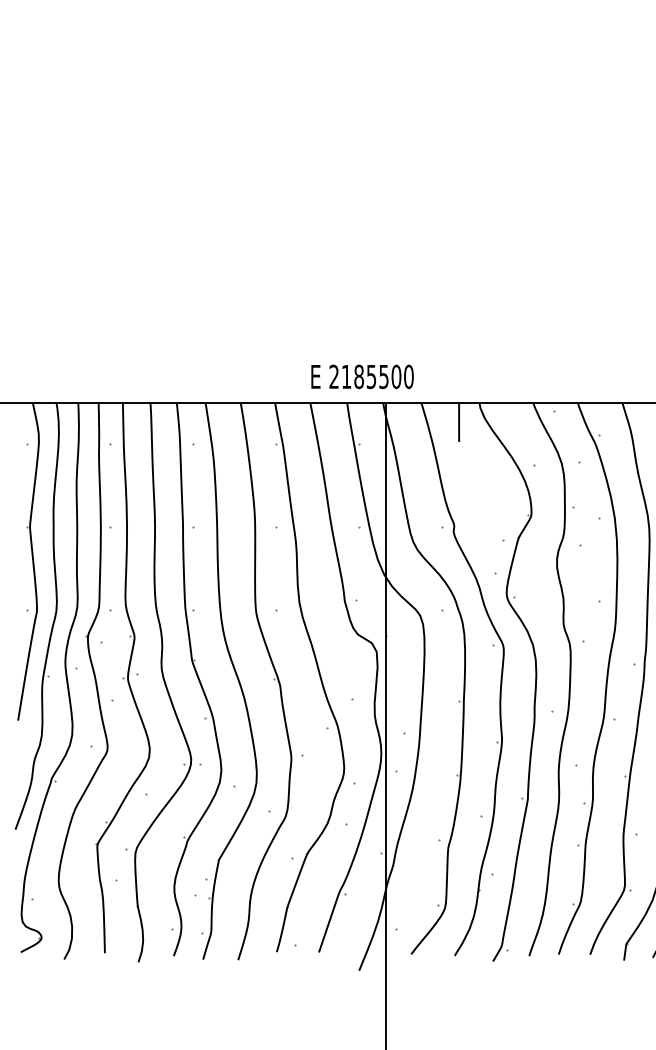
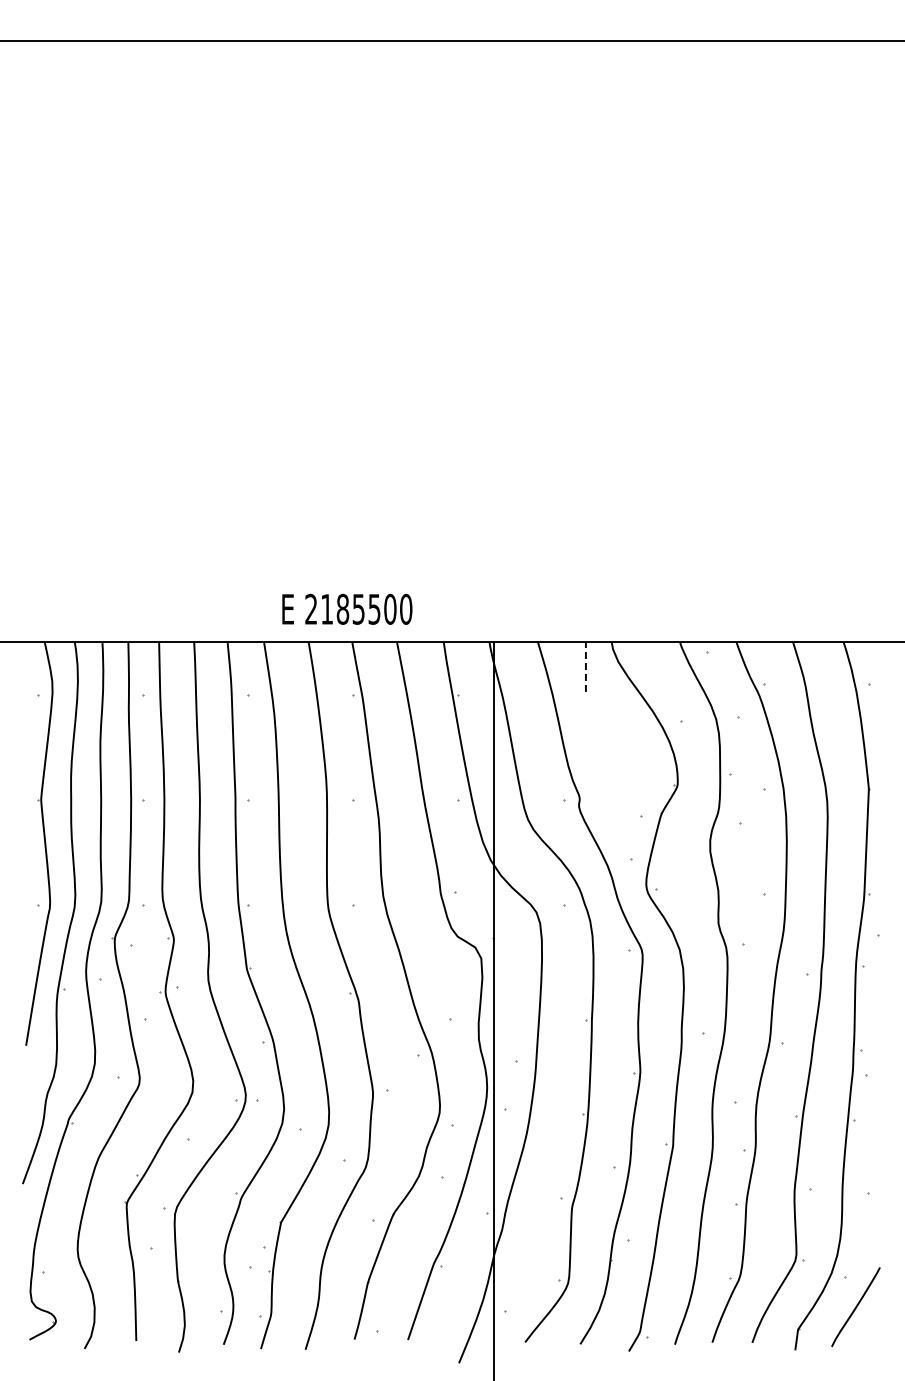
text: (362, 376) -> (347, 608), moved
line: (458, 422) -> (585, 667), solid -> dashed

